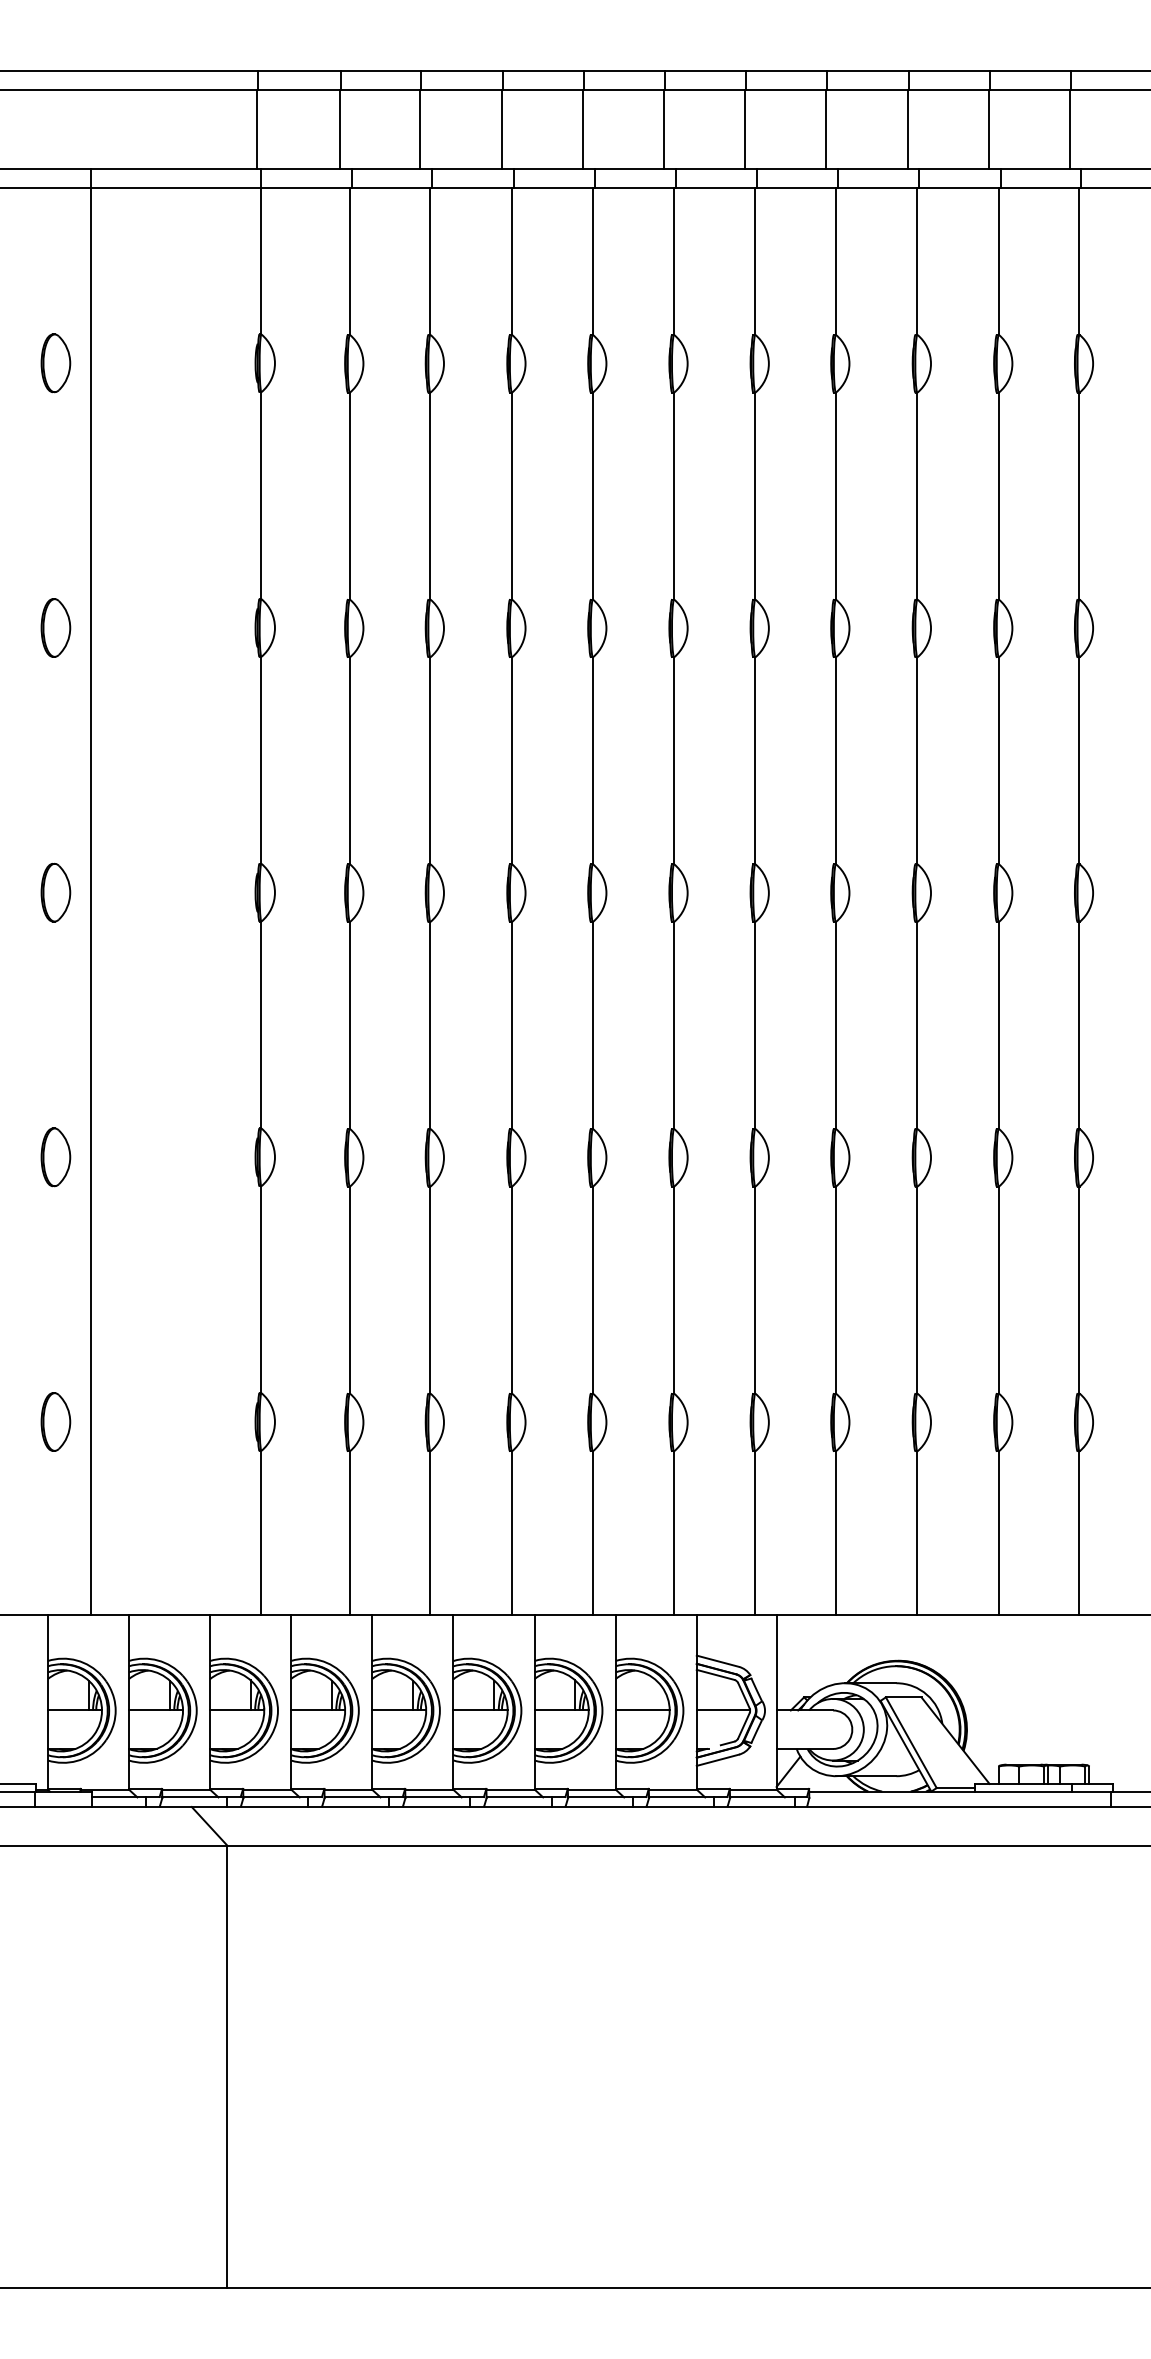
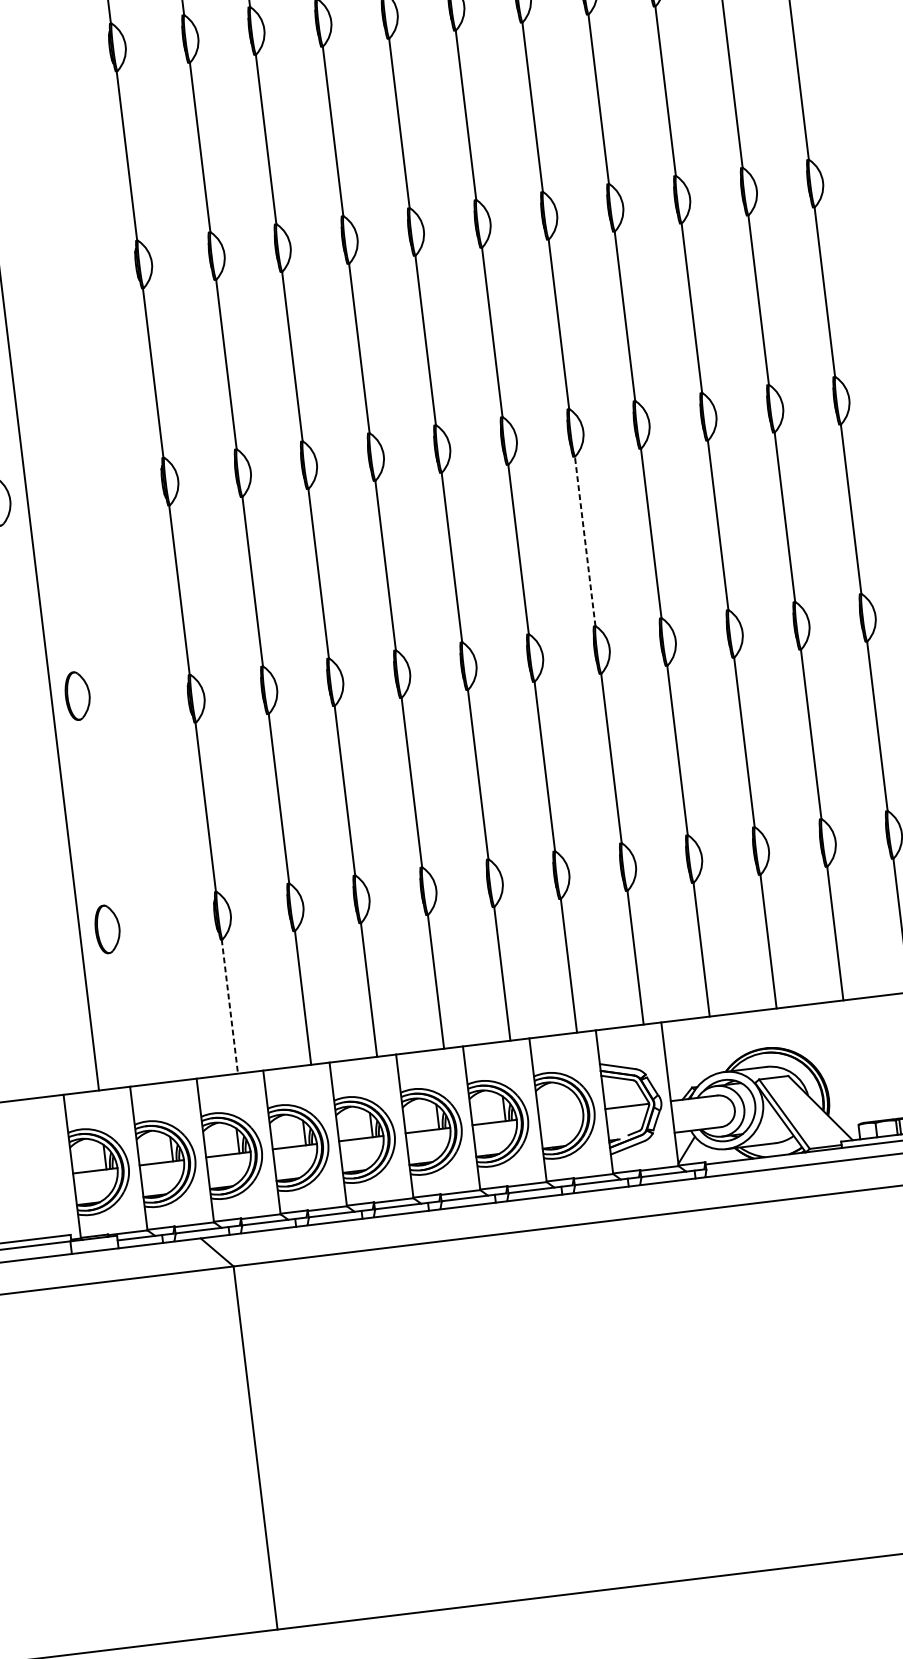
line: (755, 1024) -> (585, 540), solid -> dashed
part: (55, 1157) -> (77, 696), moved
part: (55, 1421) -> (107, 928), moved
line: (260, 1532) -> (229, 1006), solid -> dashed
line: (642, 1710) -> (560, 1114), removed

